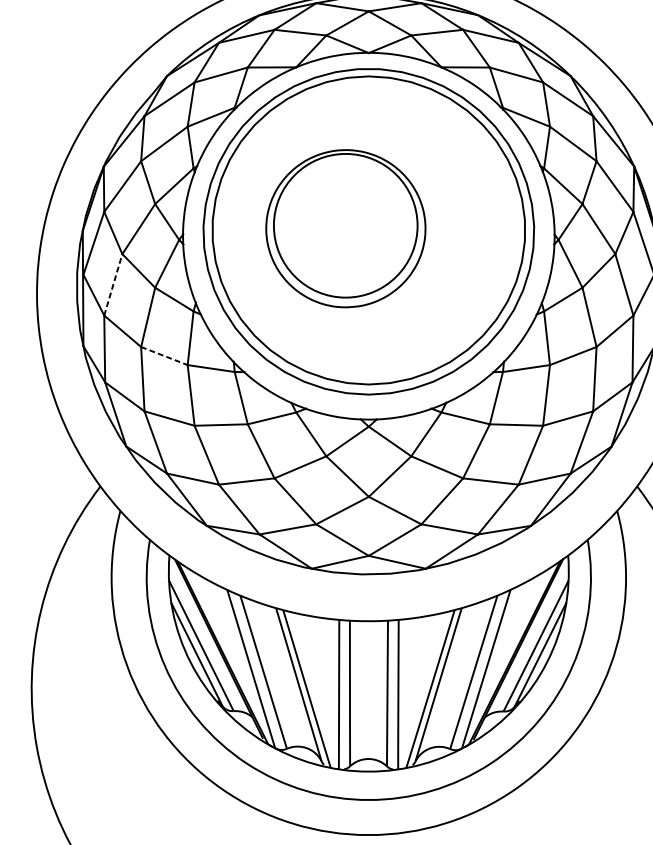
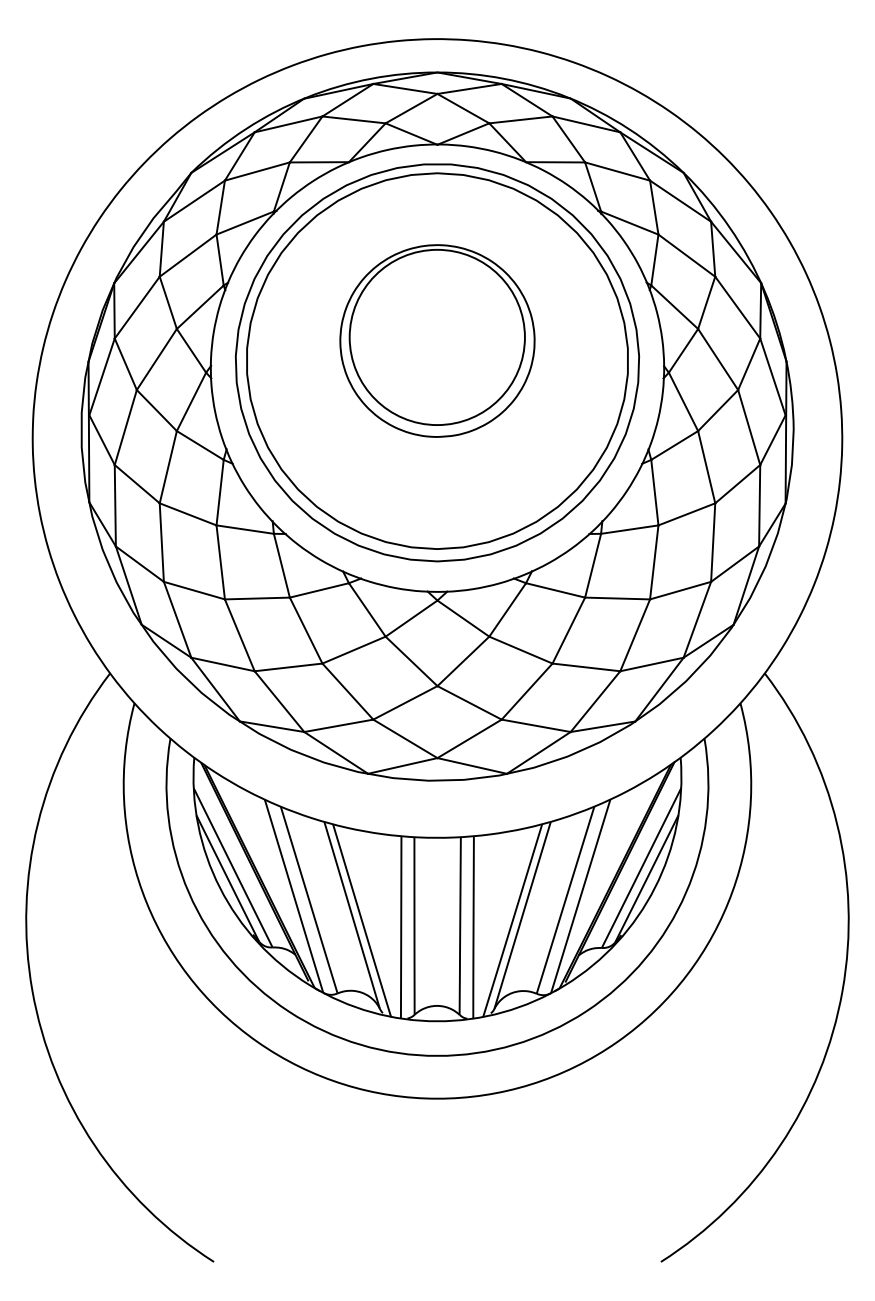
part: (345, 228) -> (437, 340), moved
line: (113, 284) -> (125, 427), dashed -> solid
line: (164, 356) -> (188, 514), dashed -> solid

